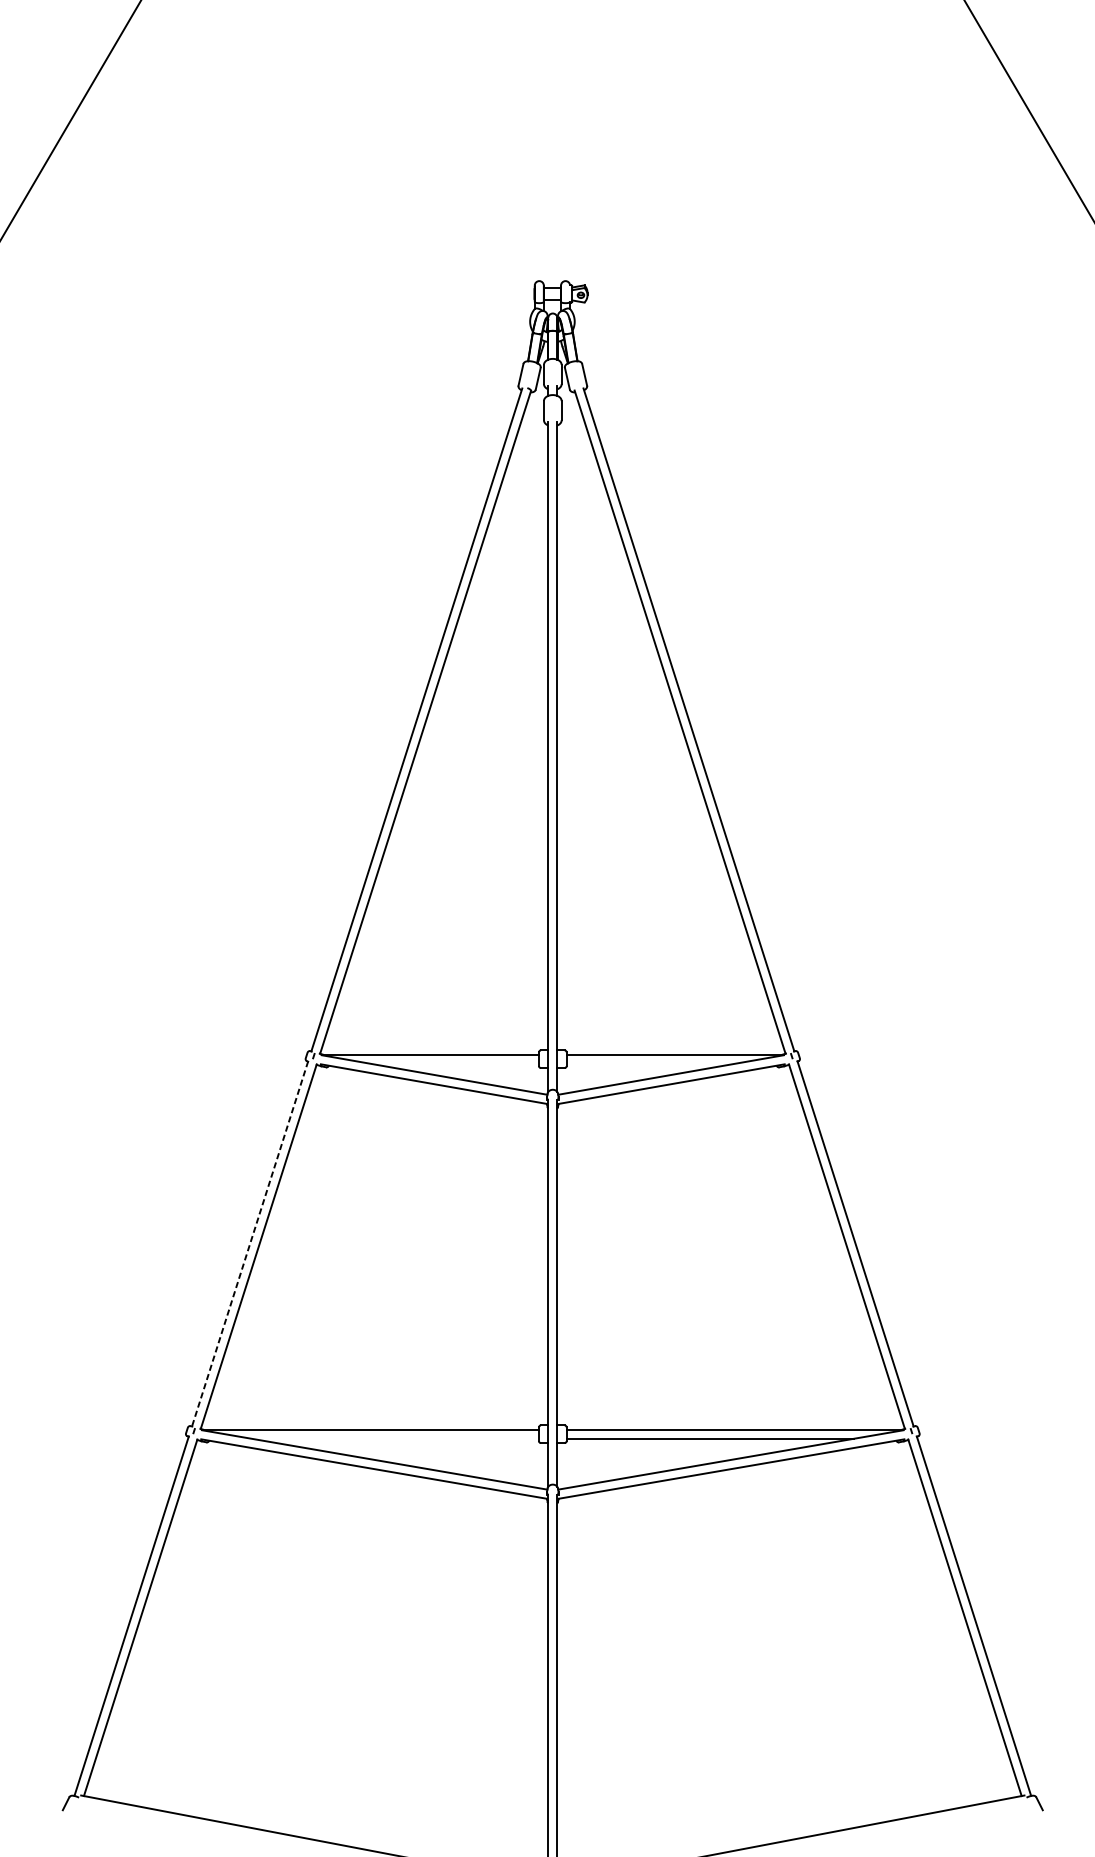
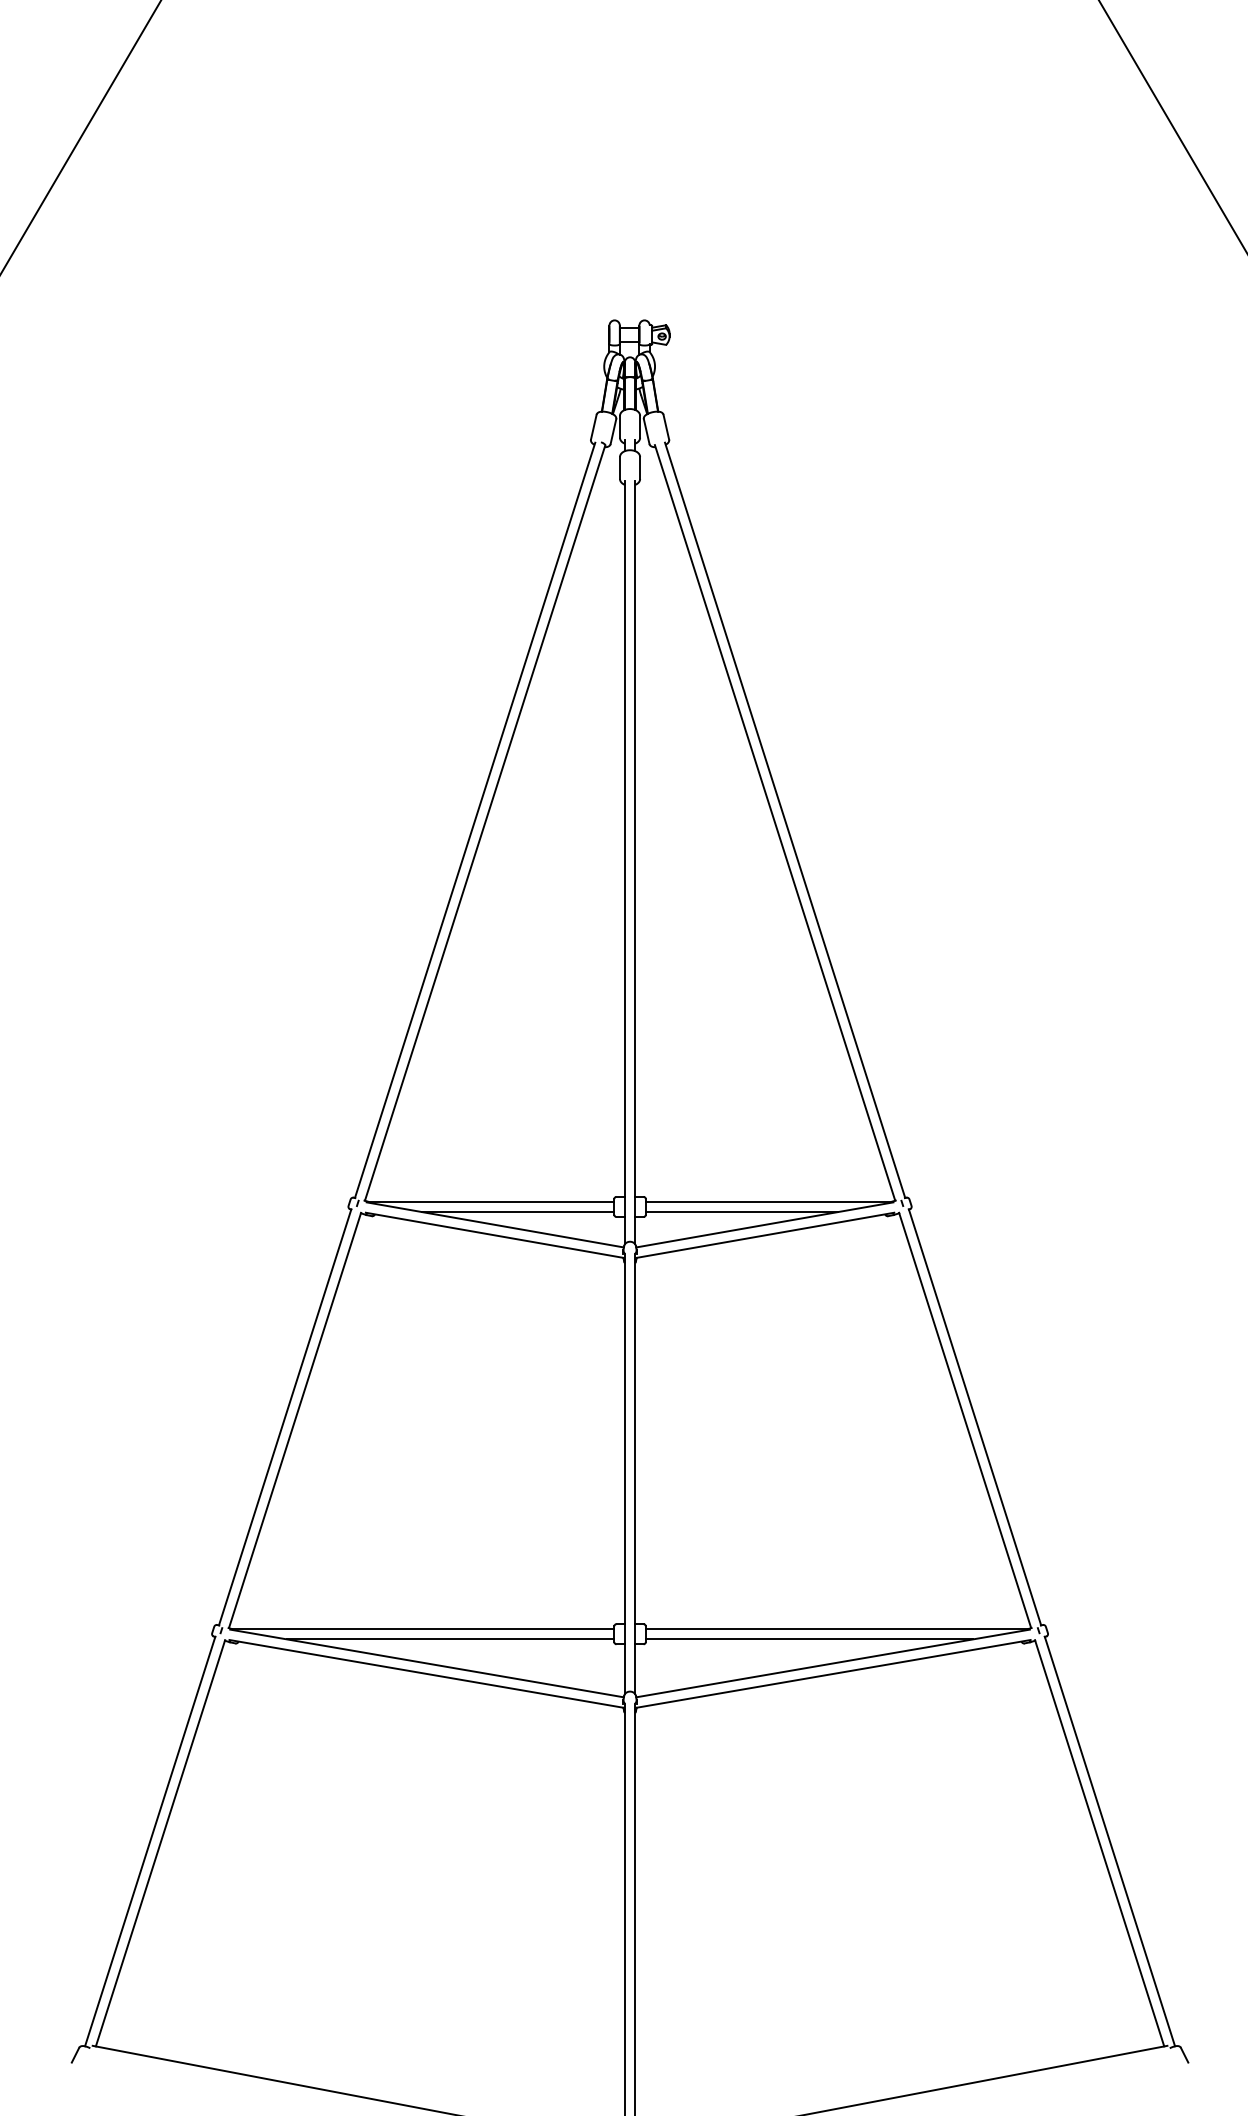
line: (454, 1064) -> (518, 1212), added
line: (650, 1064) -> (741, 1212), added
line: (250, 1244) -> (285, 1417), dashed -> solid
line: (395, 1438) -> (450, 1639), added

